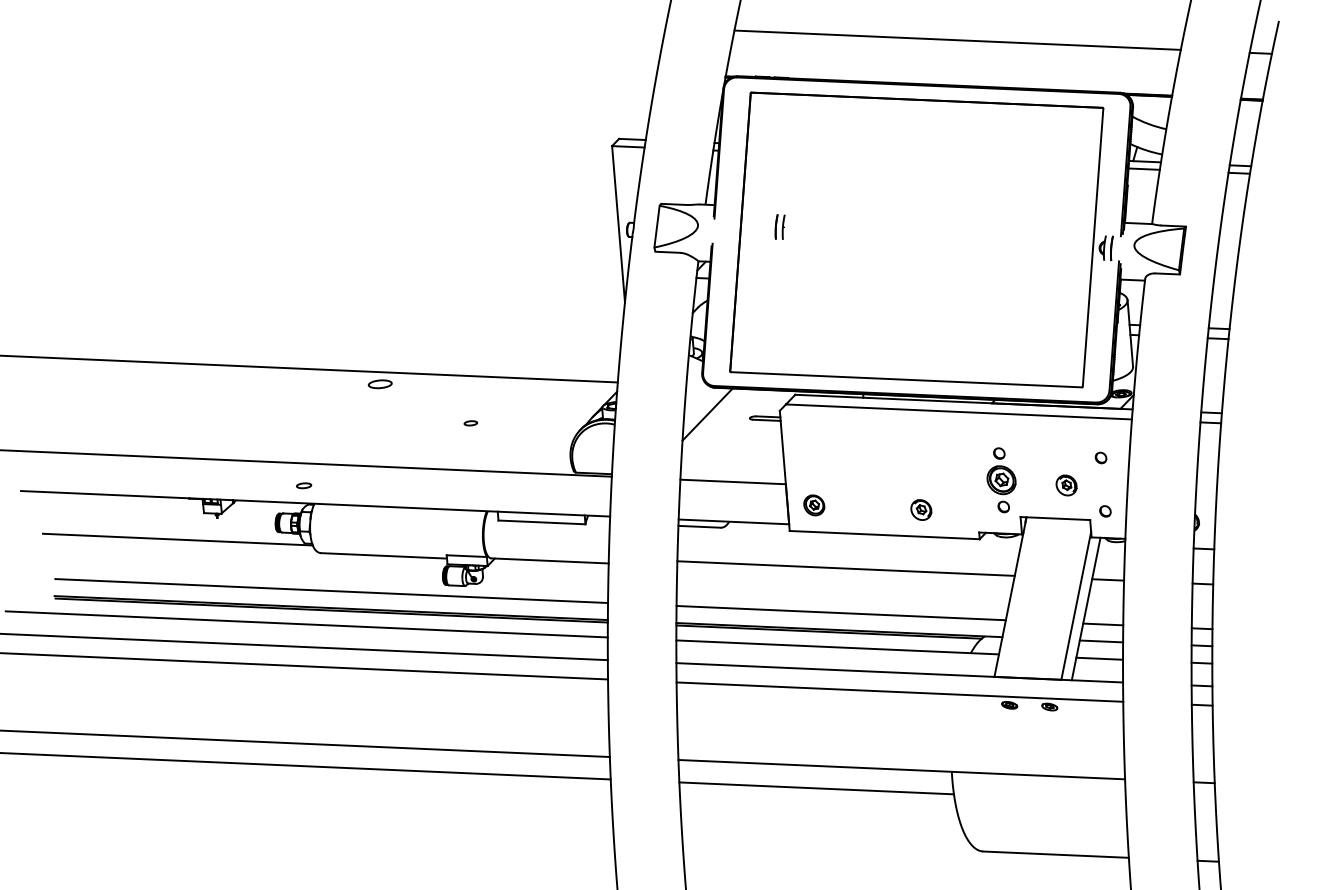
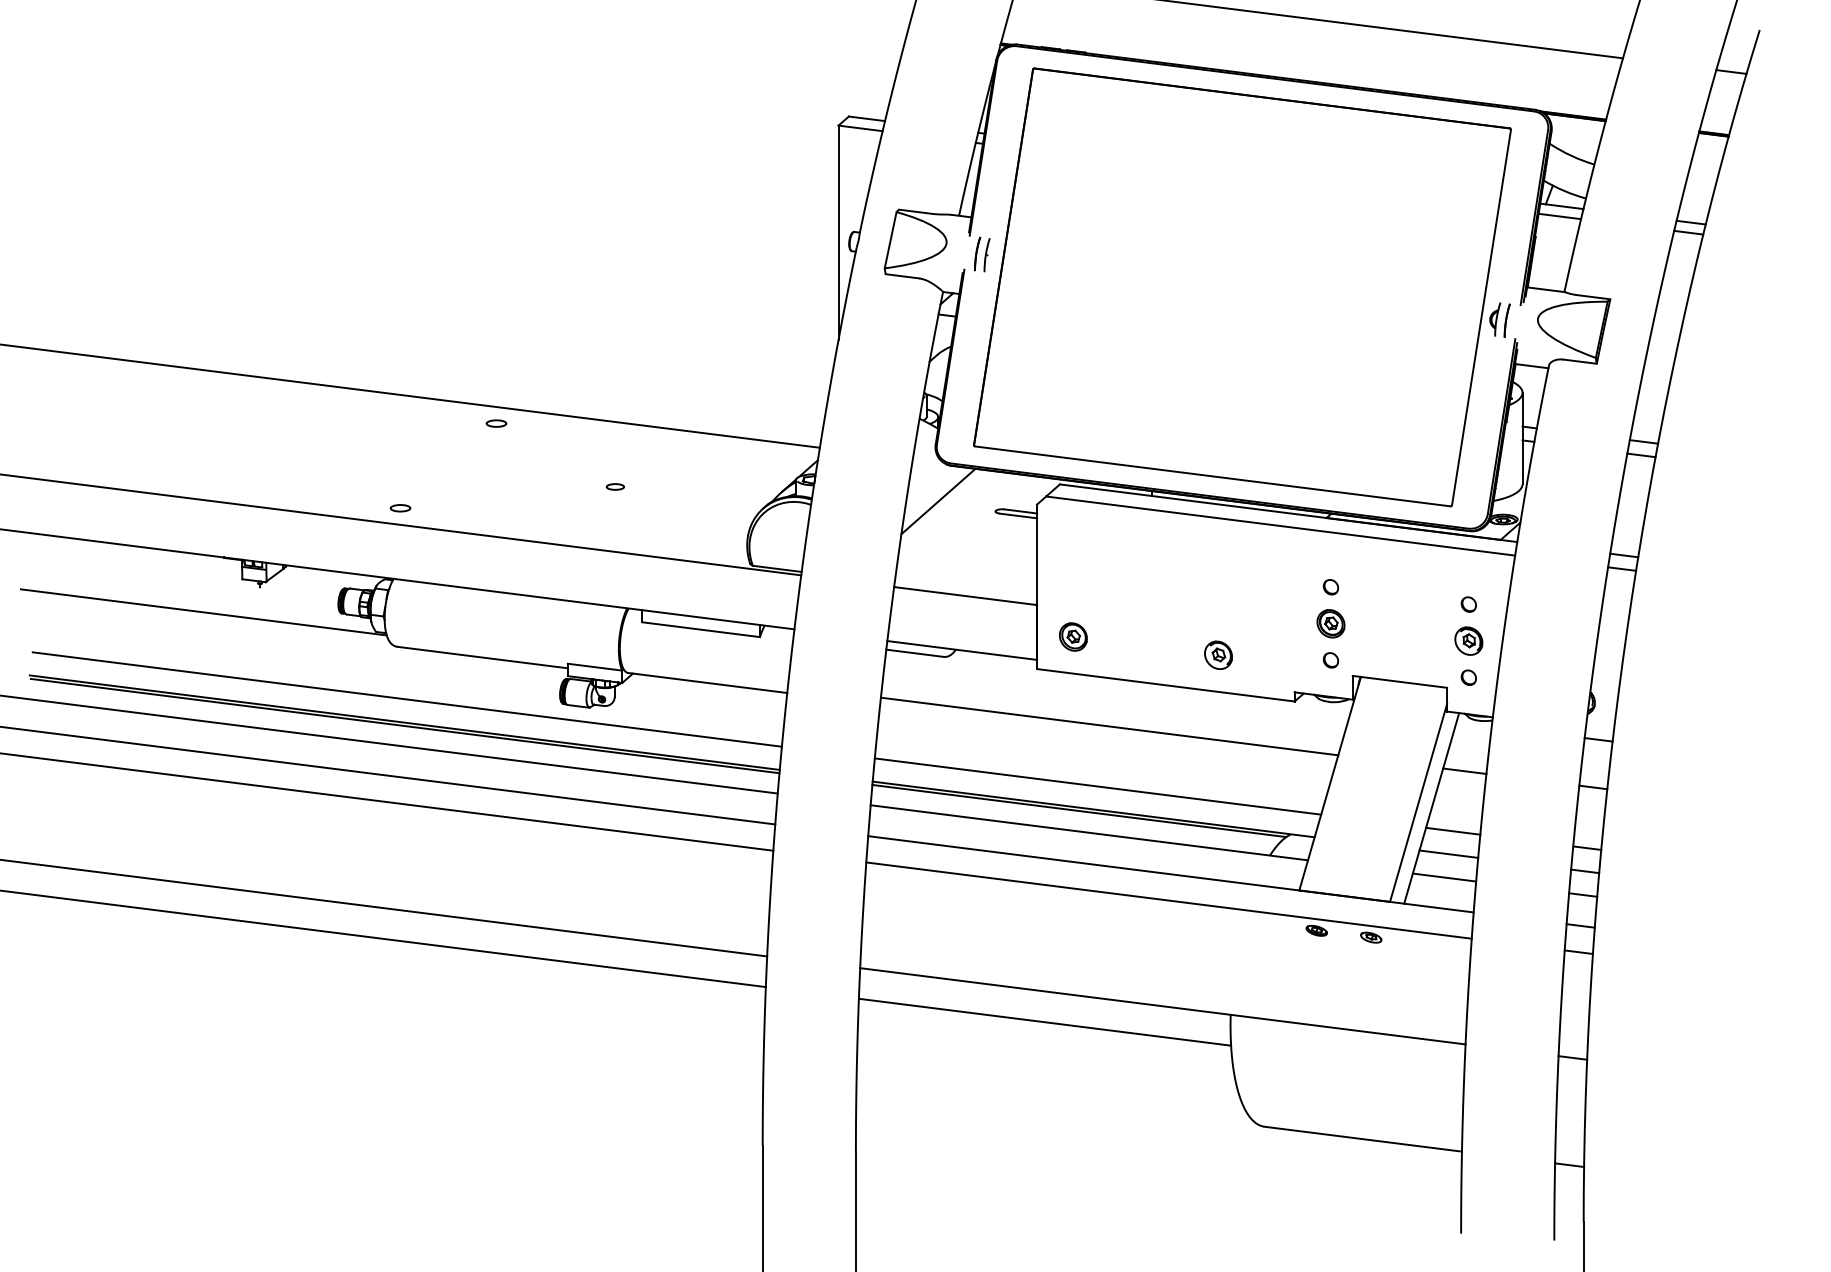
part: (780, 227) -> (982, 254), moved
part: (380, 384) -> (496, 423), size x0.62
part: (1001, 480) -> (1330, 623), size x0.71
part: (304, 485) -> (400, 508), moved
part: (1066, 485) -> (1468, 640), moved

